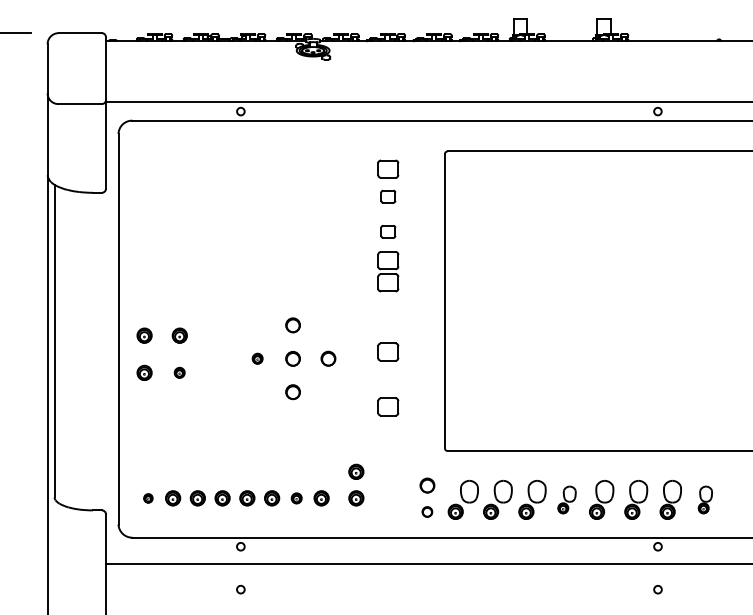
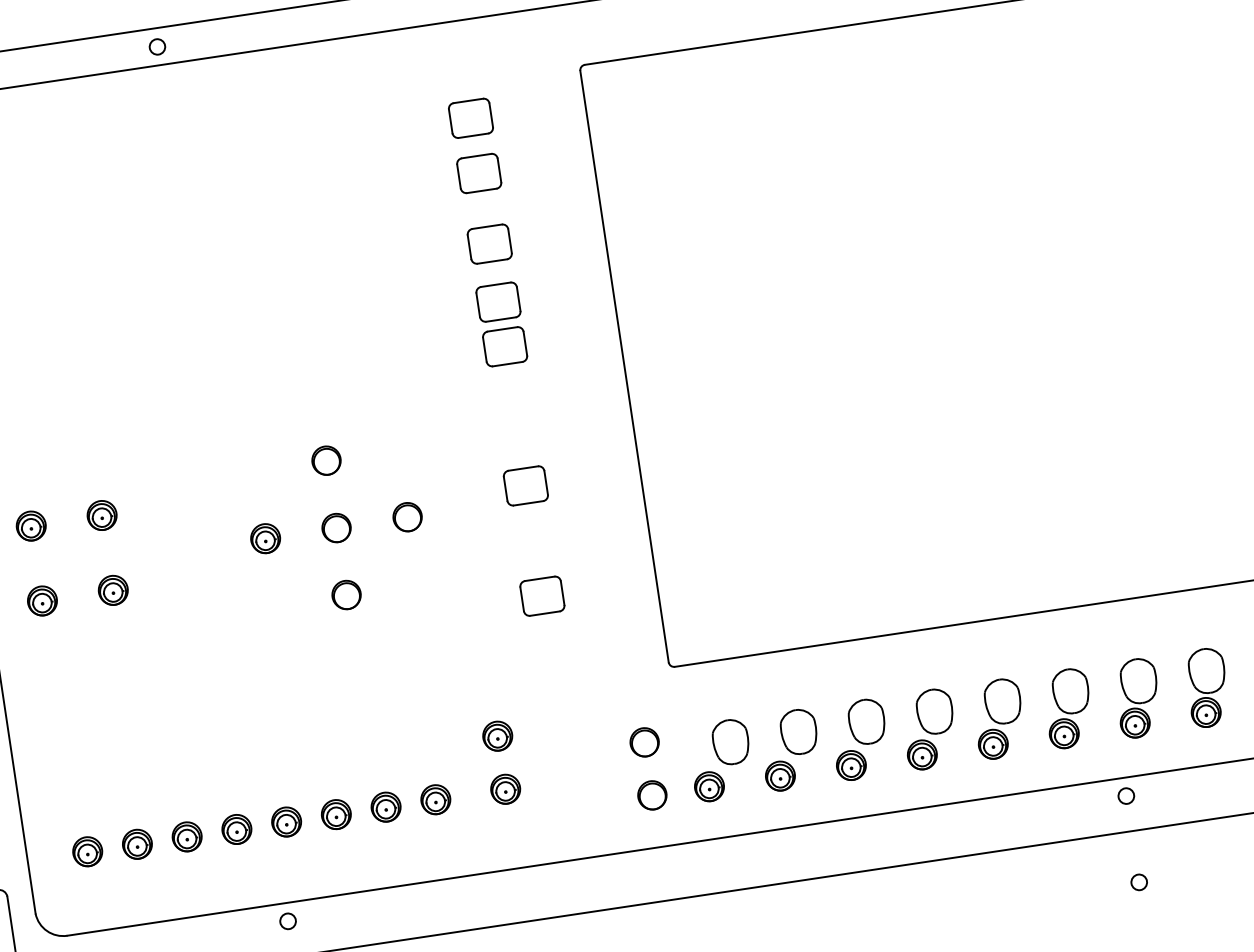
part: (388, 196) -> (479, 173), size x1.43
part: (388, 231) -> (490, 243), size x1.43
part: (257, 358) -> (264, 538), size x1.43
part: (179, 372) -> (112, 589), size x1.43
part: (148, 498) -> (88, 852), size x1.67
part: (296, 498) -> (385, 807), size x1.43
part: (566, 499) -> (928, 728), size x1.43
part: (705, 499) -> (1207, 686), size x1.43
part: (427, 511) -> (652, 794), size x1.43

